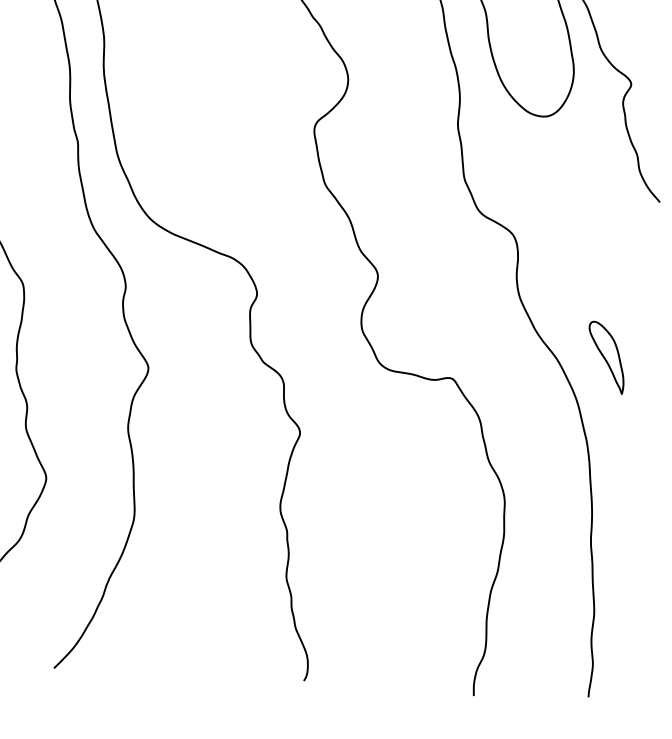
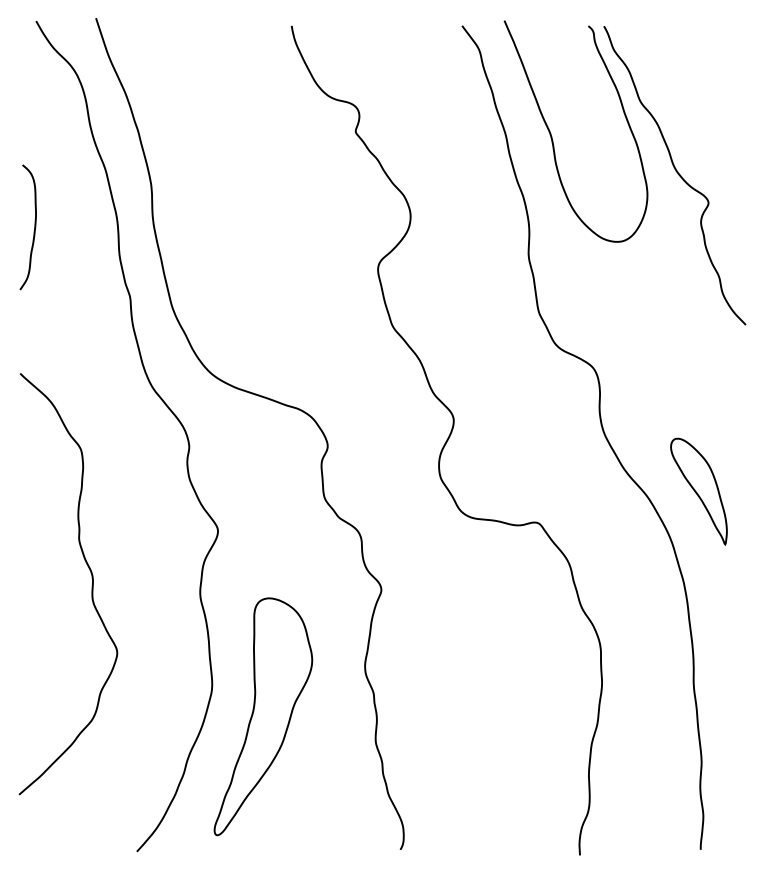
part: (605, 357) -> (698, 491), size x1.43
part: (181, 547) -> (263, 716), added

